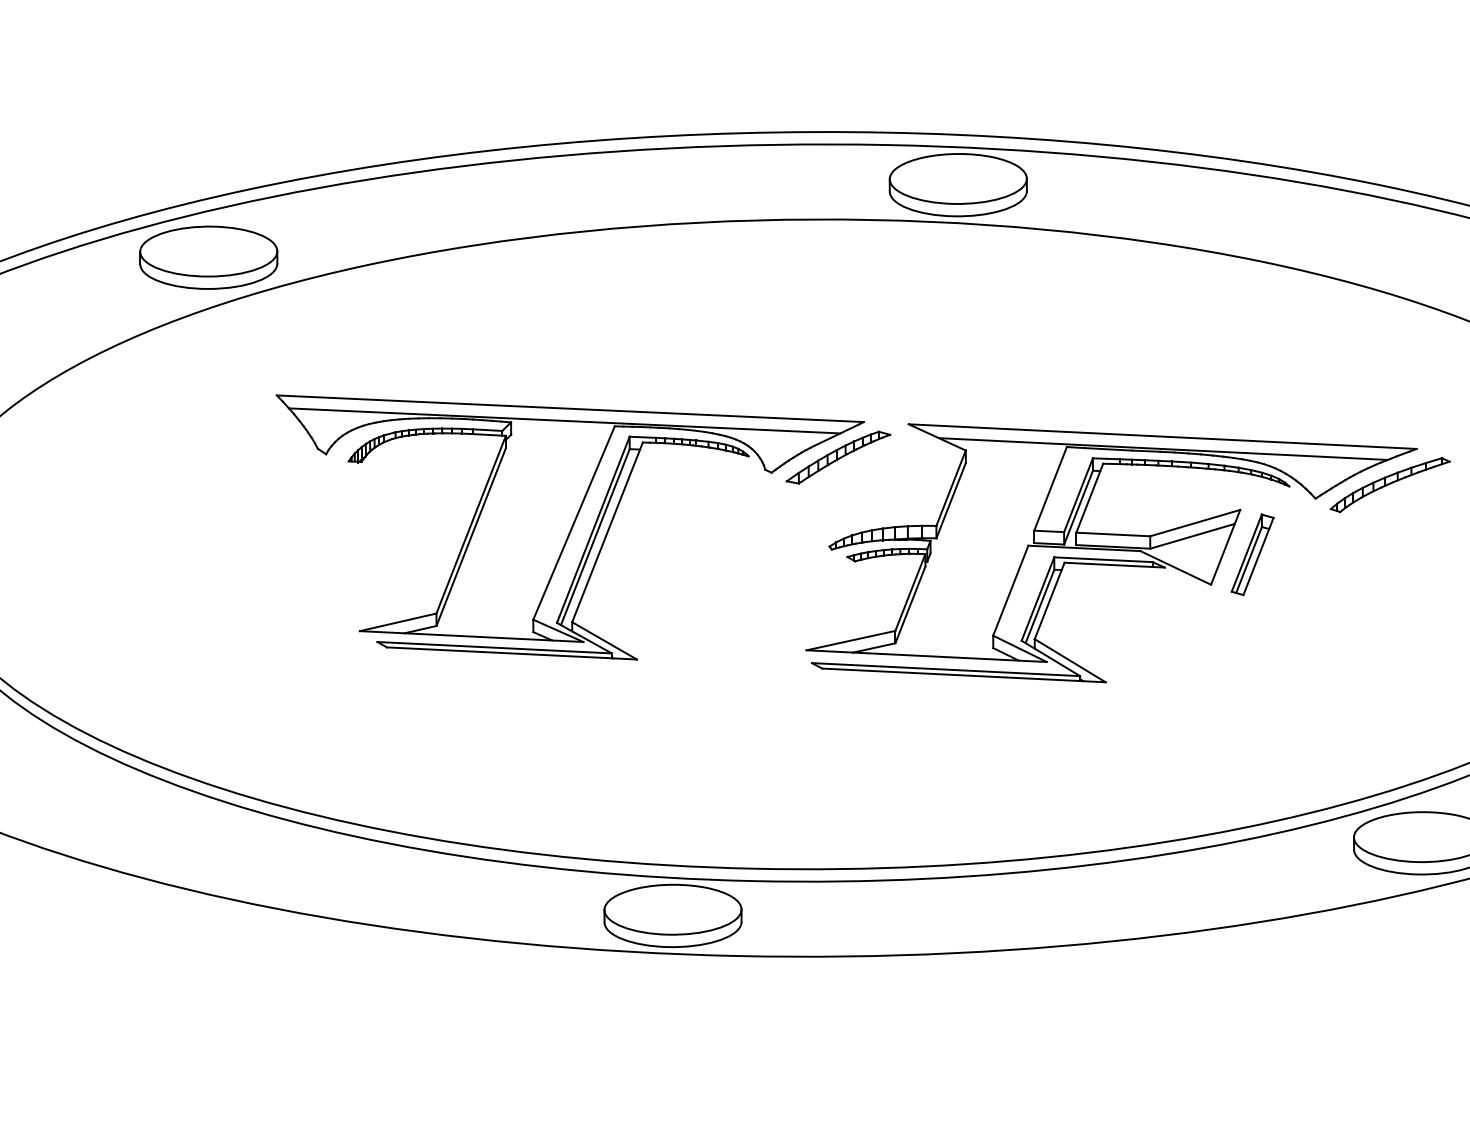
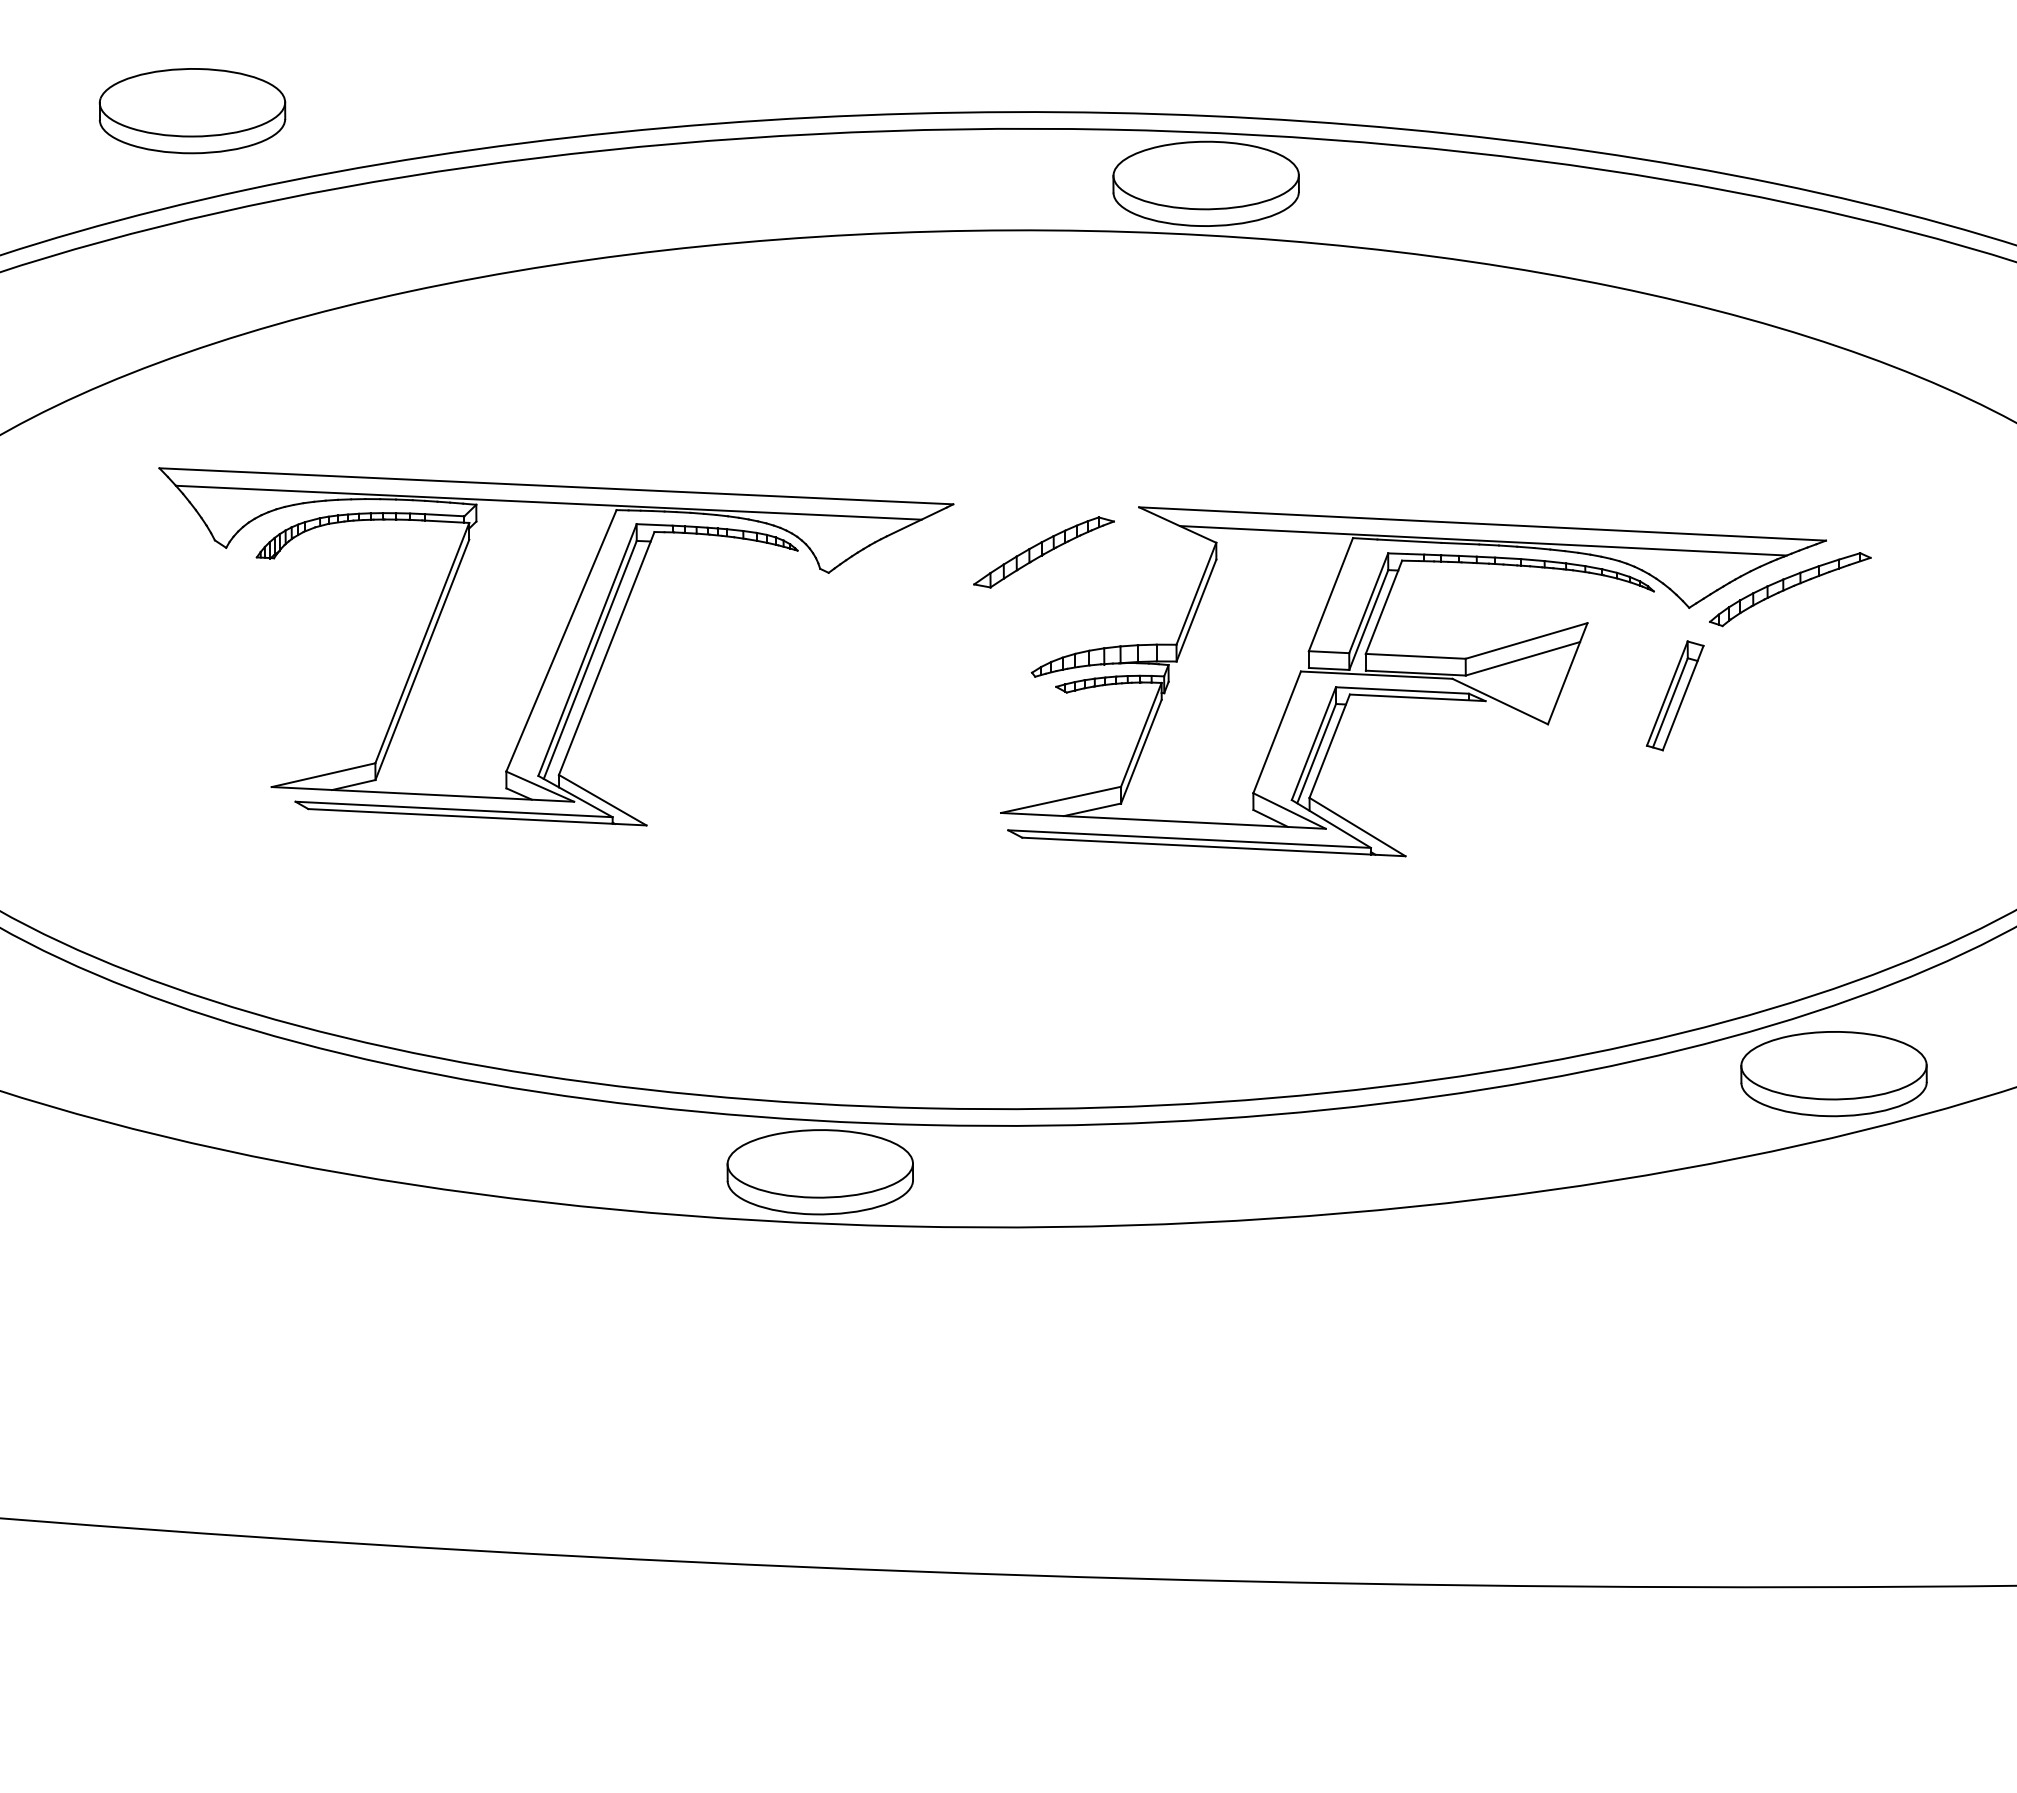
part: (208, 258) -> (192, 111), moved
part: (570, 527) -> (556, 646), moved
part: (1252, 554) -> (1674, 695), moved

